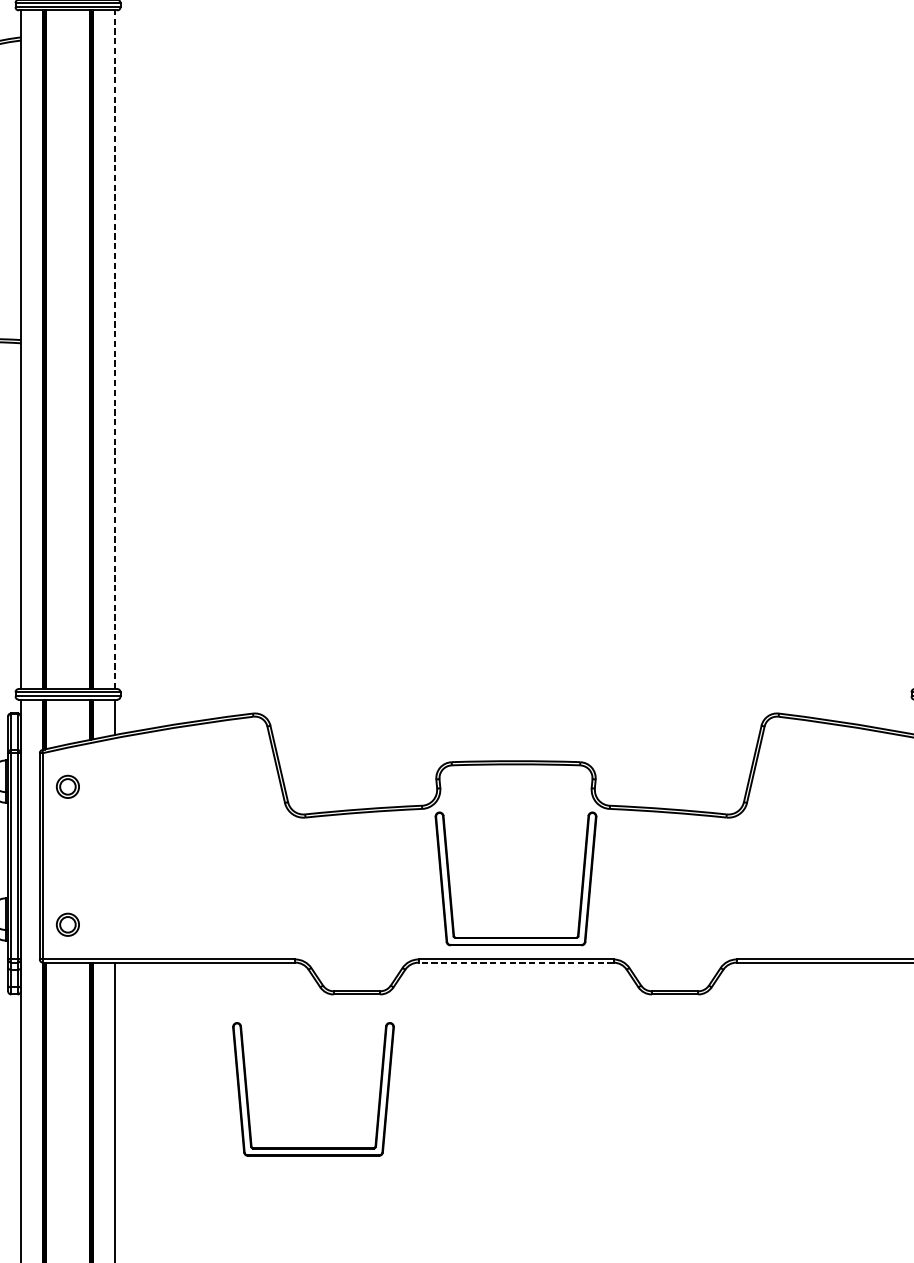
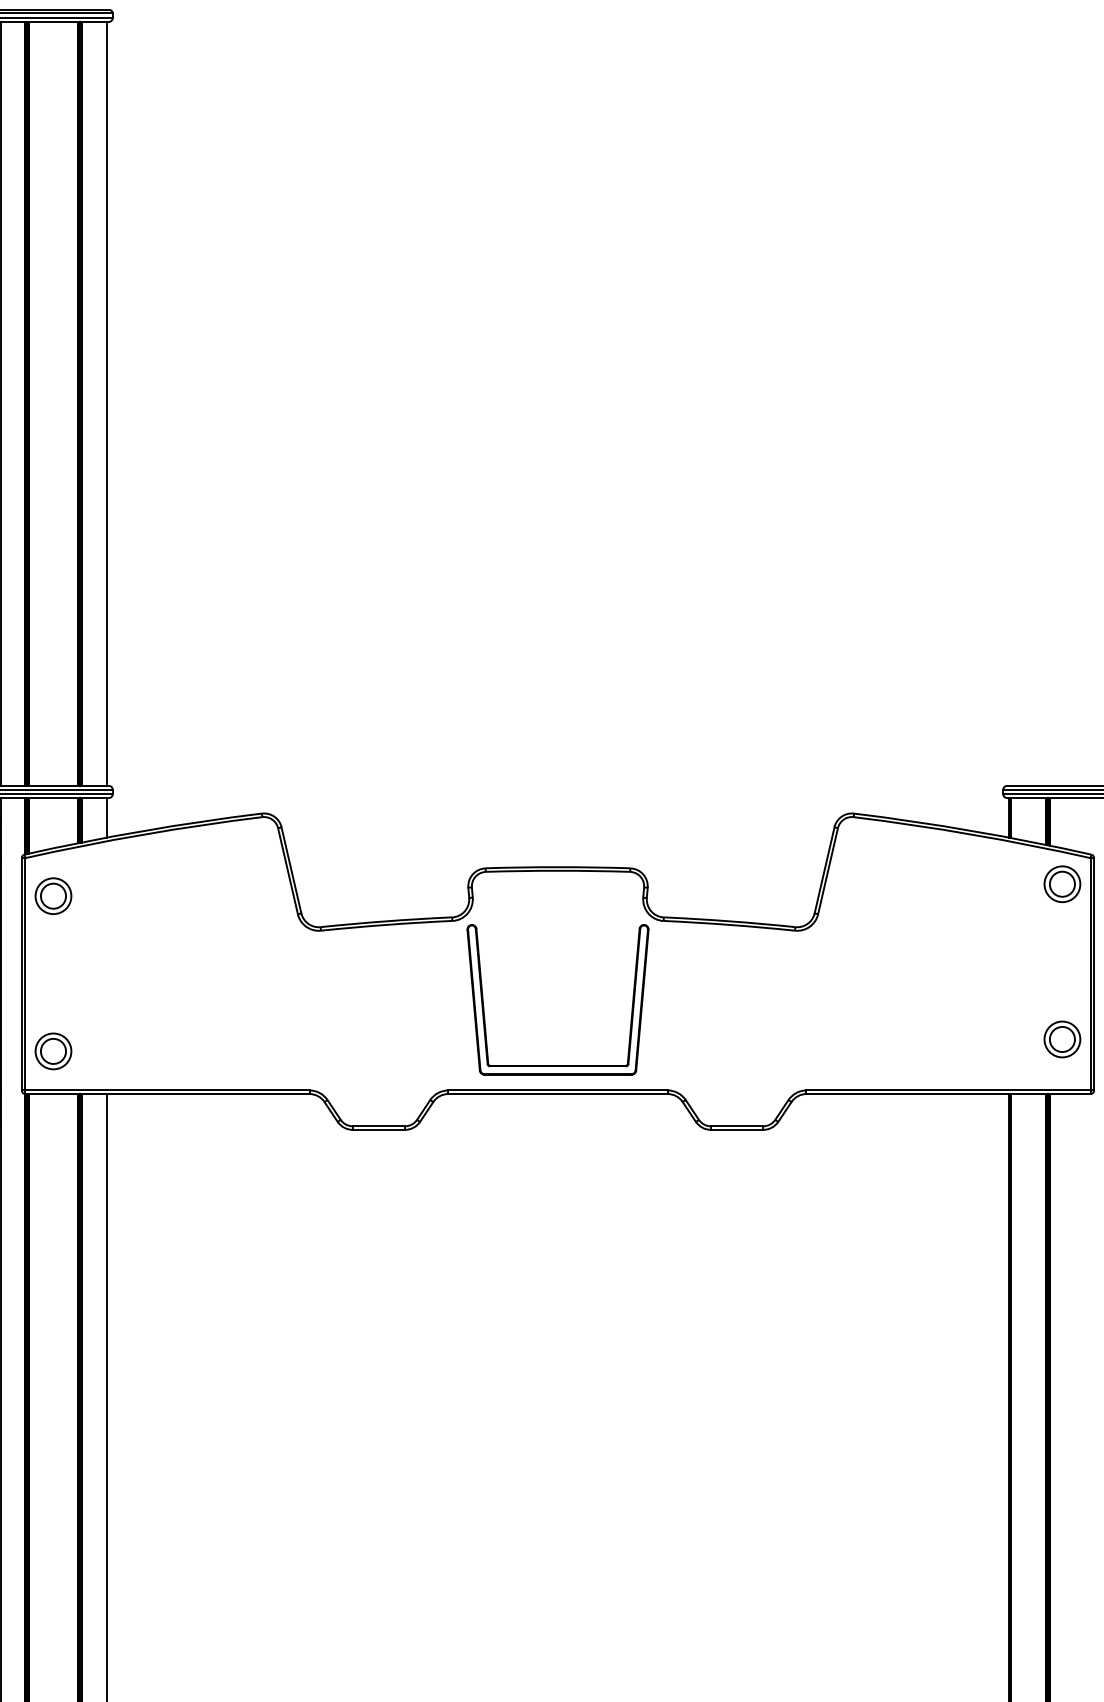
line: (115, 349) -> (106, 403), dashed -> solid
part: (67, 786) -> (53, 895), size x1.43
part: (67, 924) -> (53, 1051), size x1.43
line: (516, 963) -> (558, 1094), dashed -> solid
part: (313, 1147) -> (329, 1302), removed

